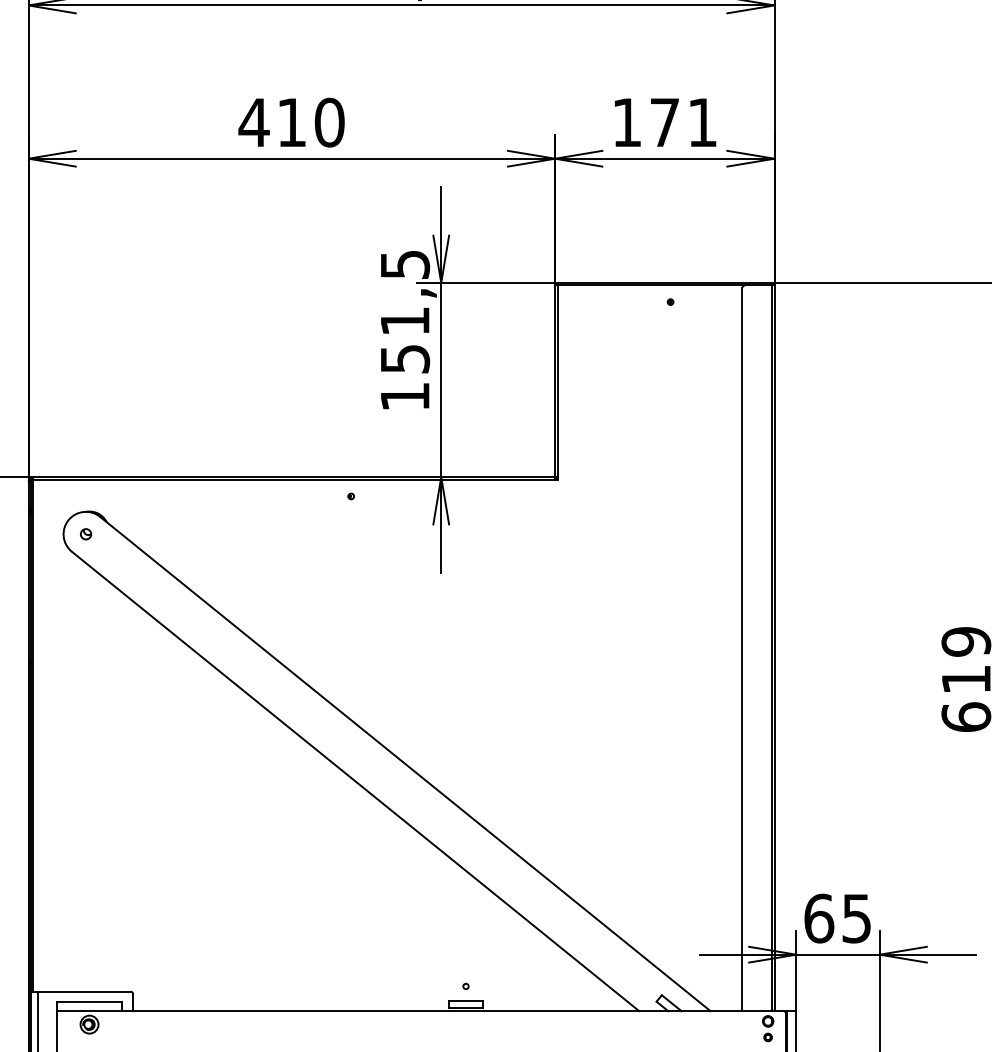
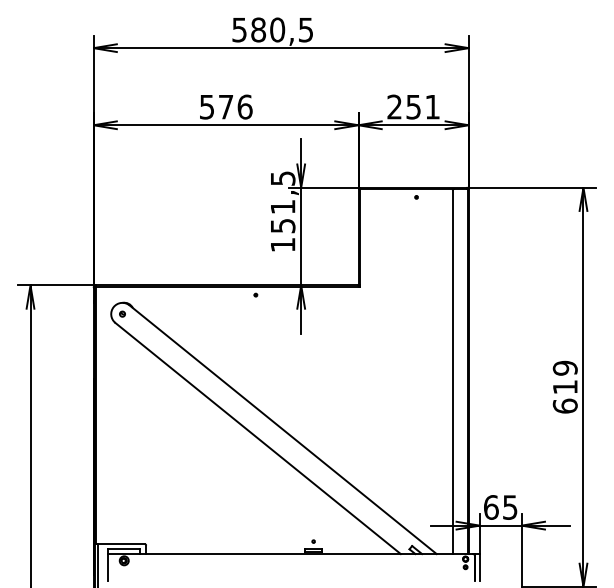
text: (290, 121) -> (225, 106), 410 -> 576
text: (644, 121) -> (403, 106), 171 -> 251

